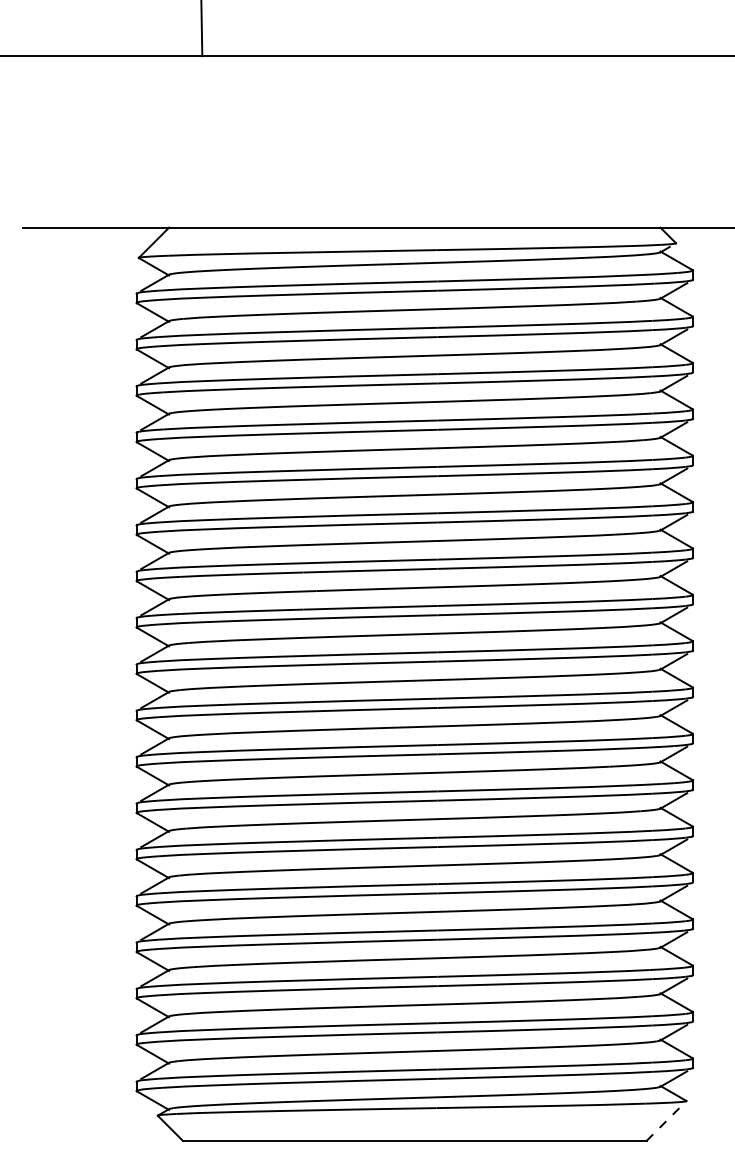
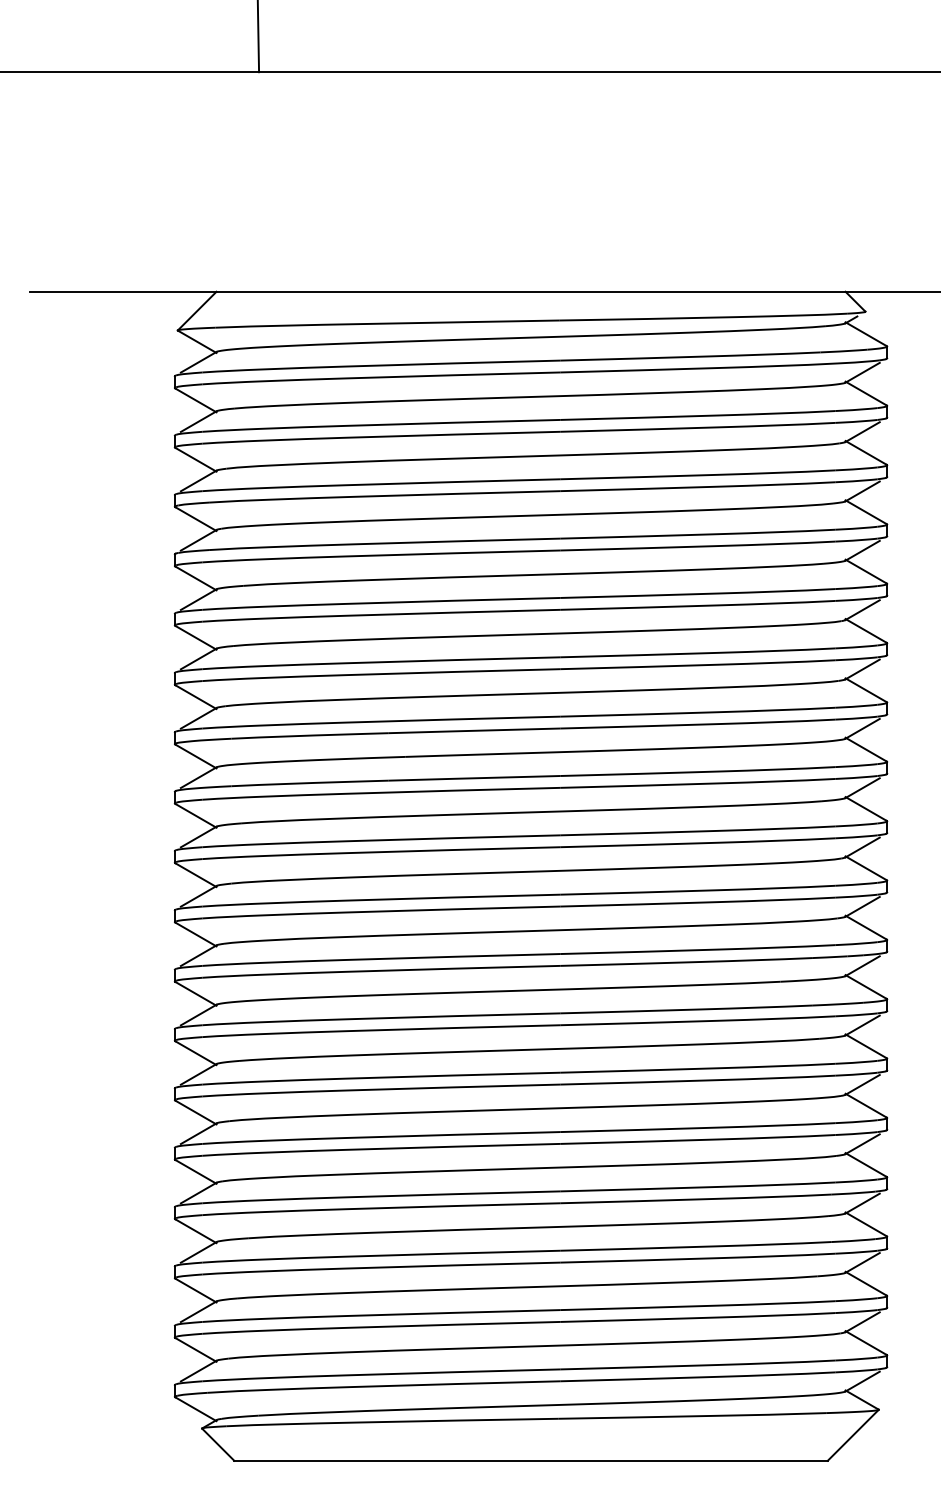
line: (666, 1120) -> (853, 1434), dashed -> solid

